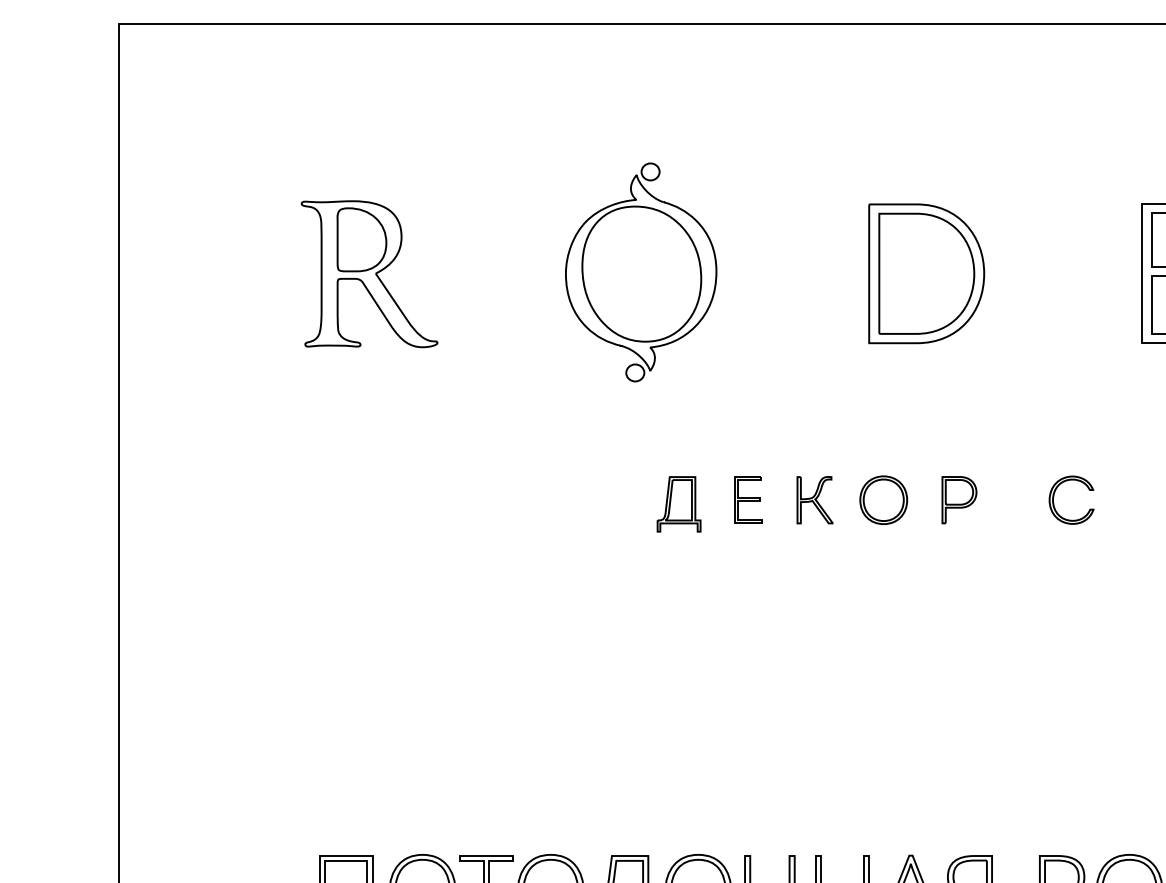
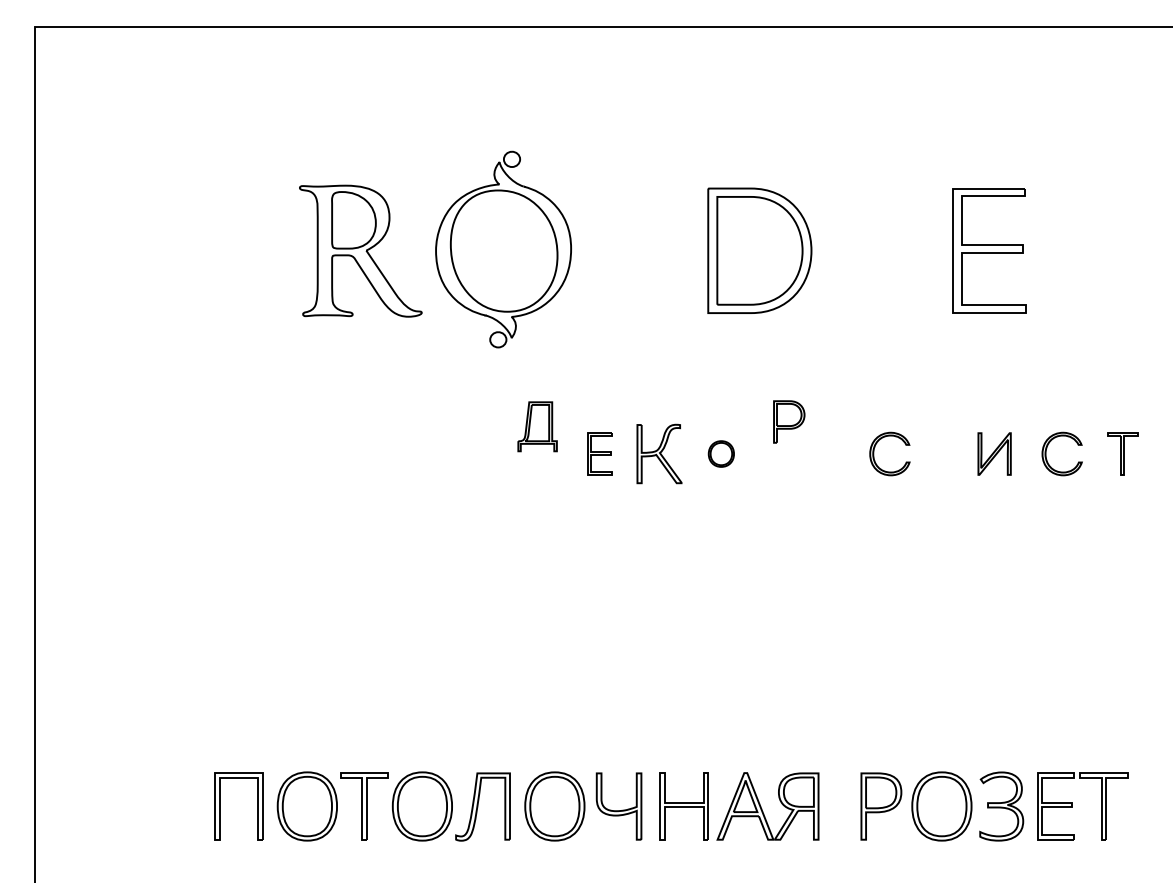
part: (369, 273) -> (360, 250), moved
part: (814, 499) -> (659, 453), size x1.4
part: (883, 499) -> (721, 453), size x0.6
part: (959, 499) -> (789, 421), moved
part: (678, 504) -> (537, 426), moved

